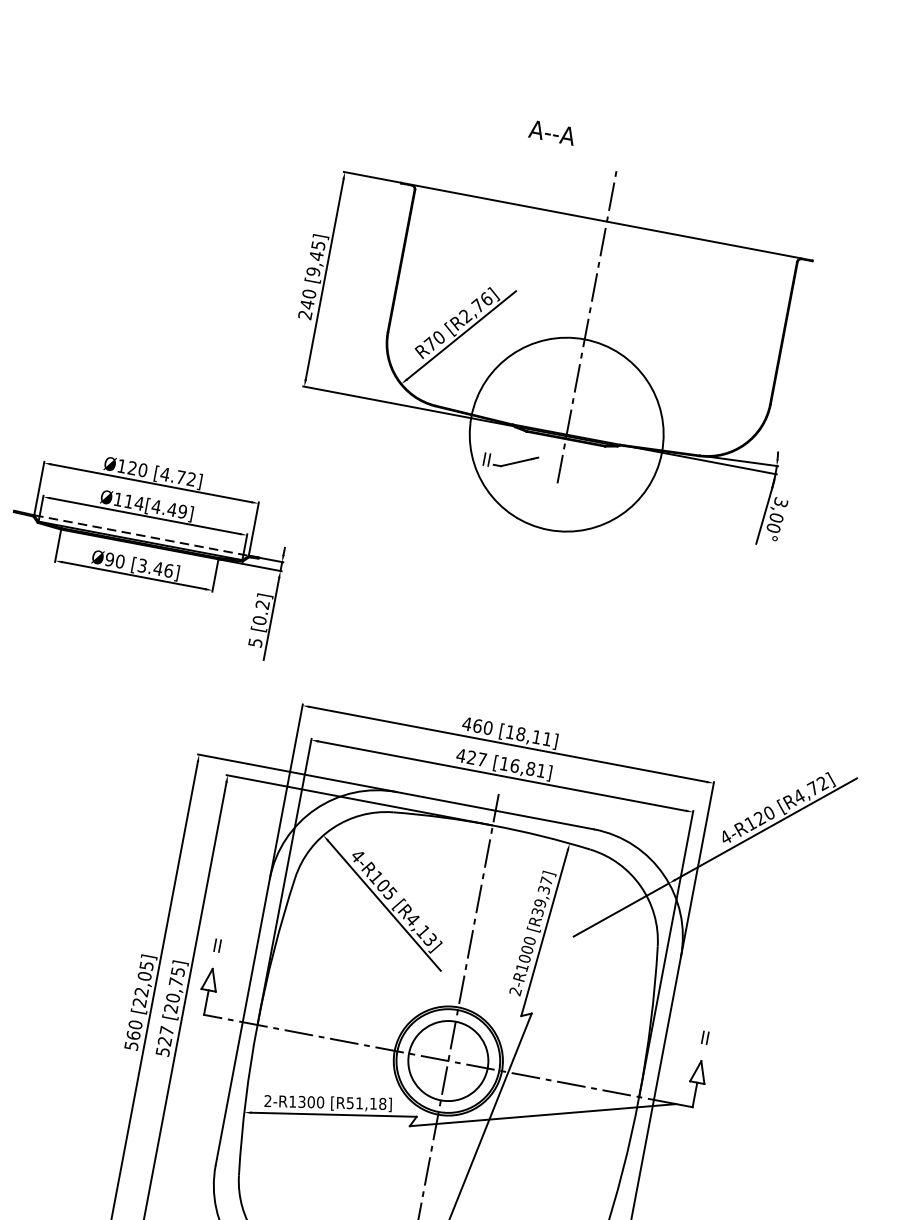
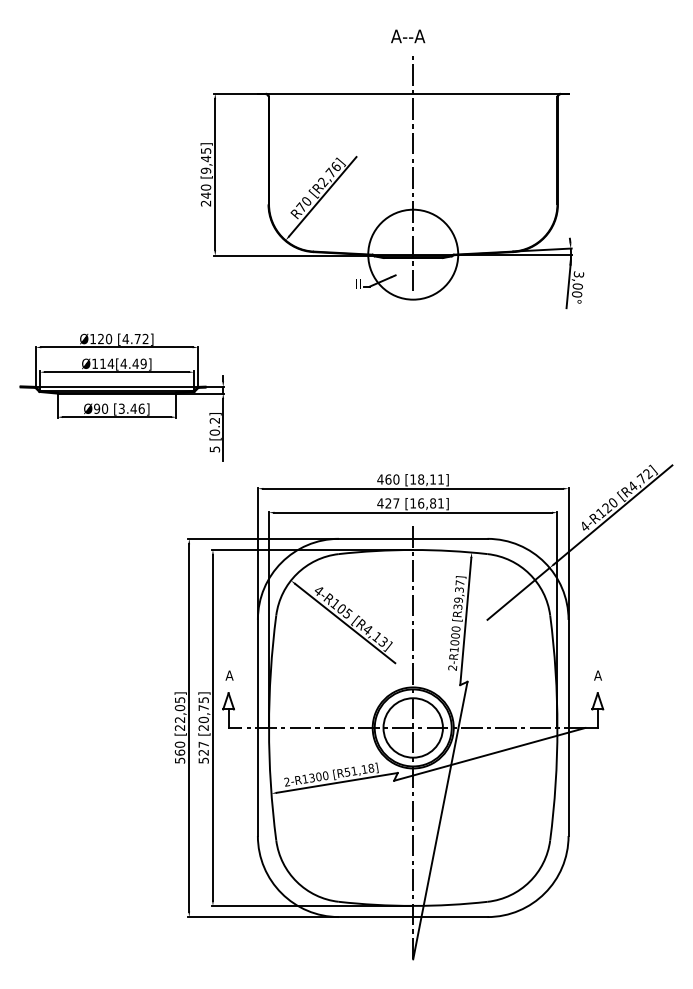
text: (552, 132) -> (408, 36), moved
circle: (567, 434) -> (413, 254), size x0.62
line: (142, 535) -> (117, 386), dashed -> solid
text: (218, 945) -> (229, 675), II -> A
text: (705, 1037) -> (597, 675), II -> A

